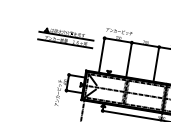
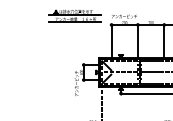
part: (65, 36) -> (74, 15), moved

